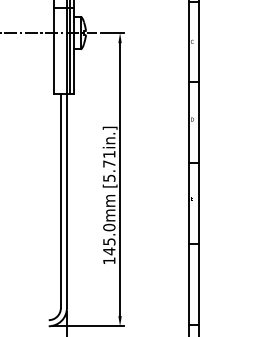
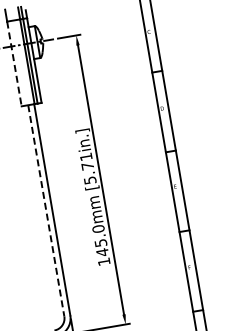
line: (54, 50) -> (14, 63), solid -> dashed
line: (60, 201) -> (46, 211), solid -> dashed

